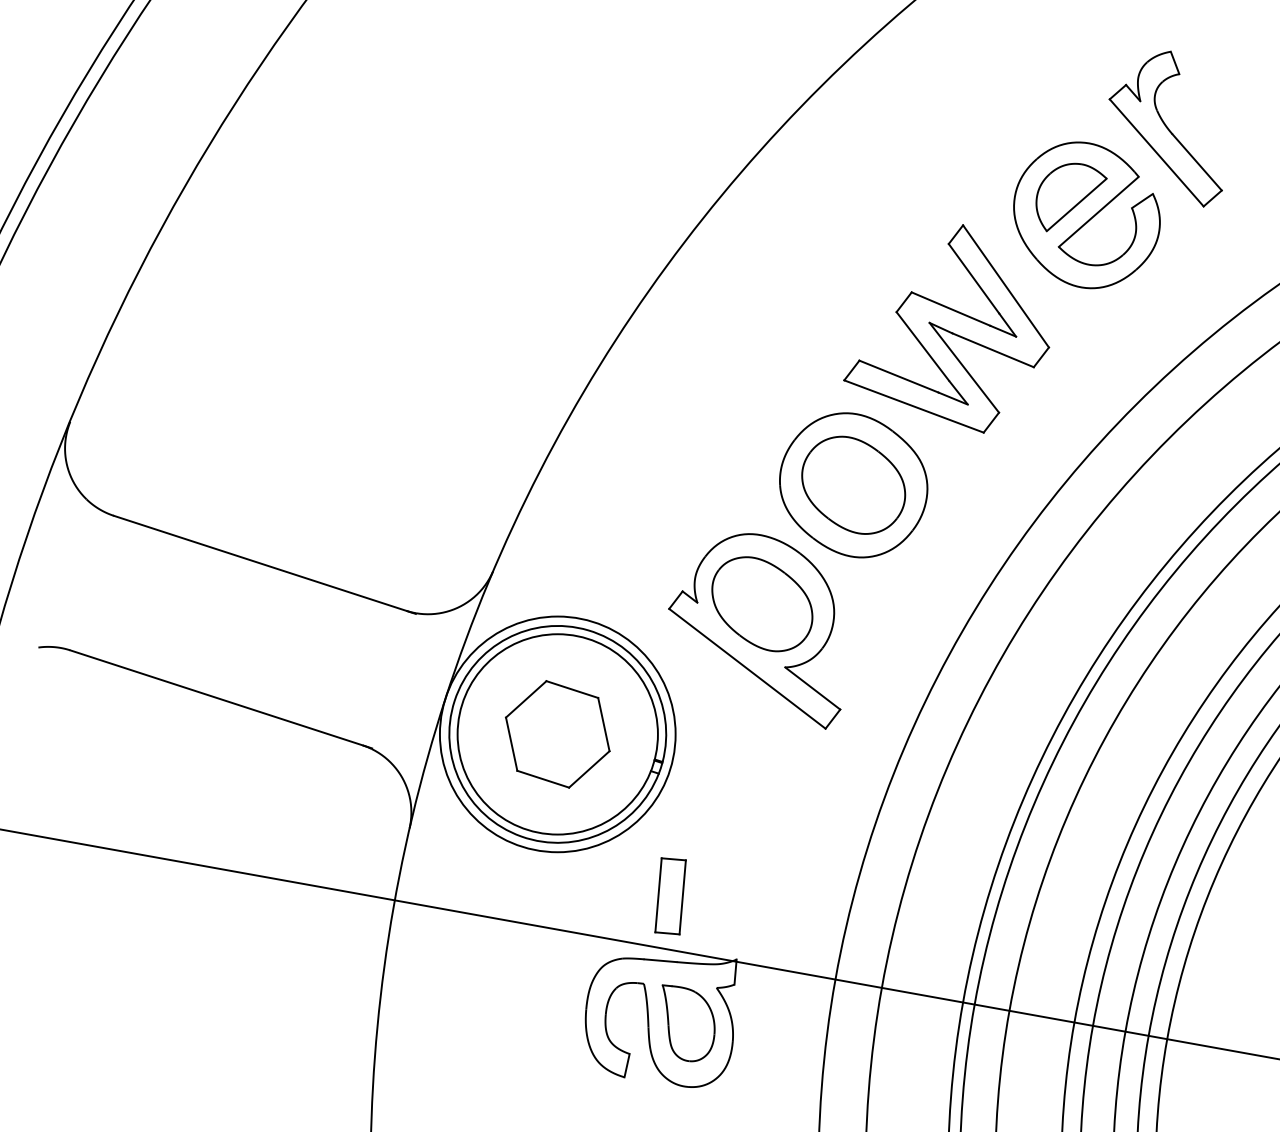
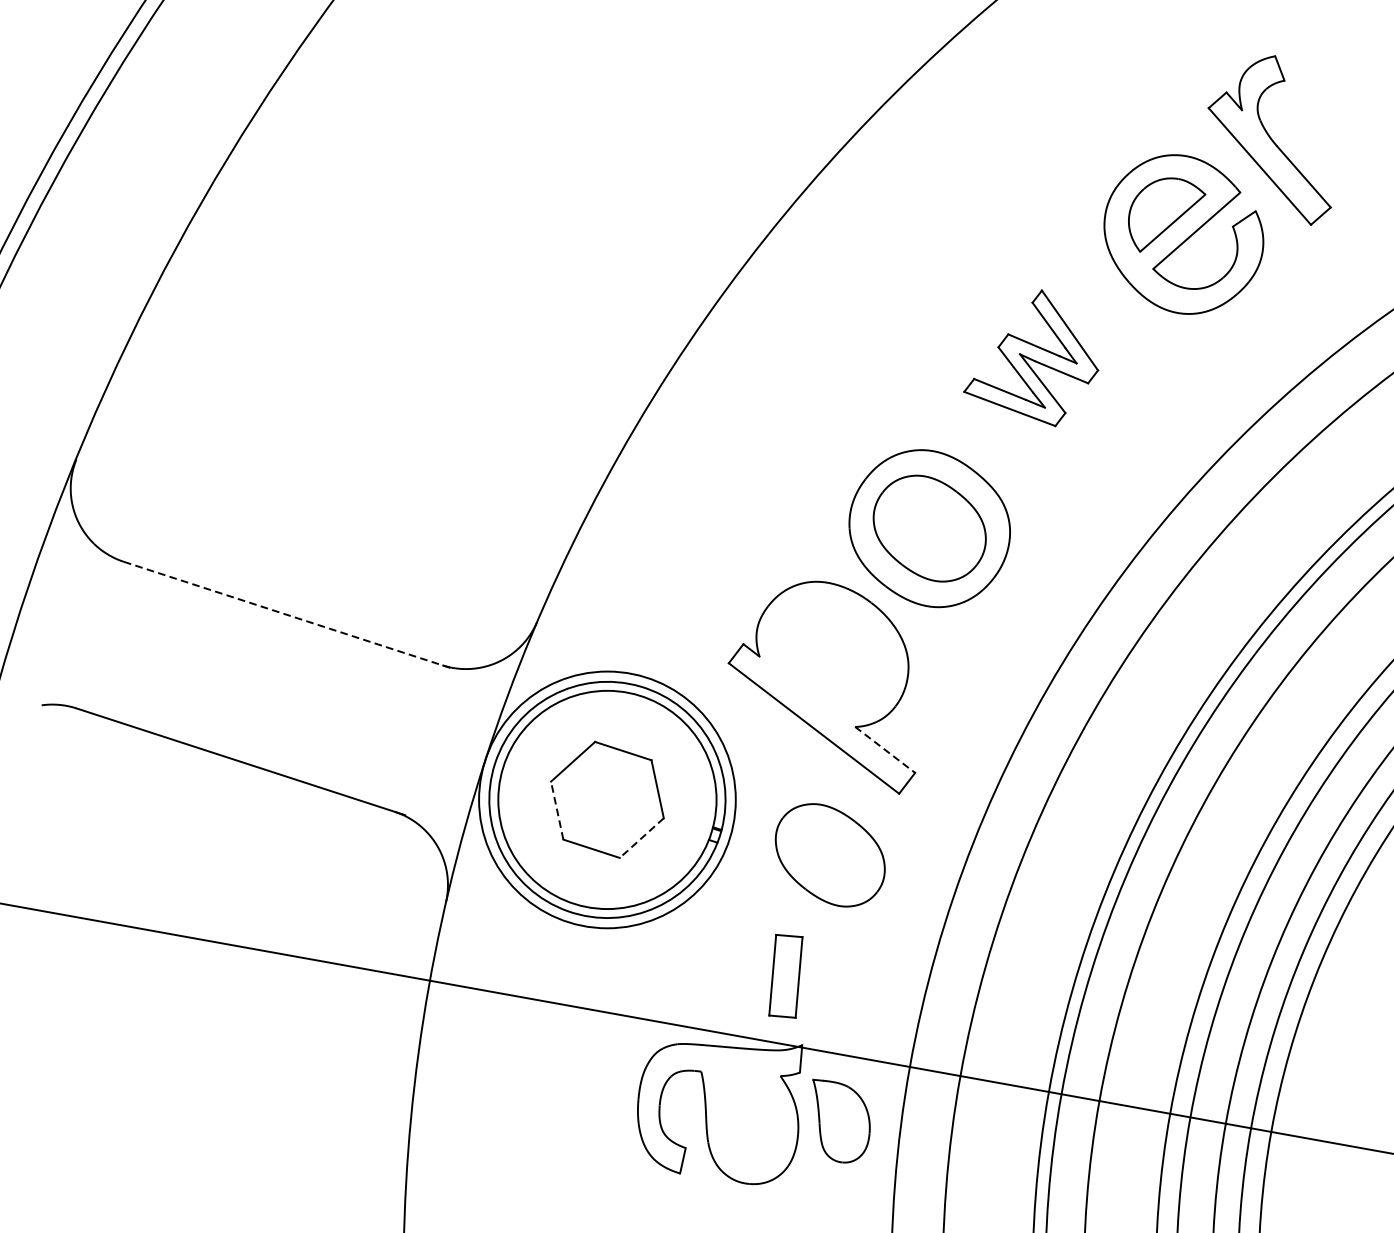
part: (946, 328) -> (1030, 357), size x0.6
line: (264, 564) -> (287, 614), solid -> dashed
part: (762, 604) -> (830, 855), moved
line: (812, 688) -> (884, 749), solid -> dashed
line: (511, 743) -> (557, 809), solid -> dashed
line: (588, 769) -> (640, 838), solid -> dashed
part: (670, 896) -> (785, 976), moved
part: (688, 1023) -> (841, 1121), moved

